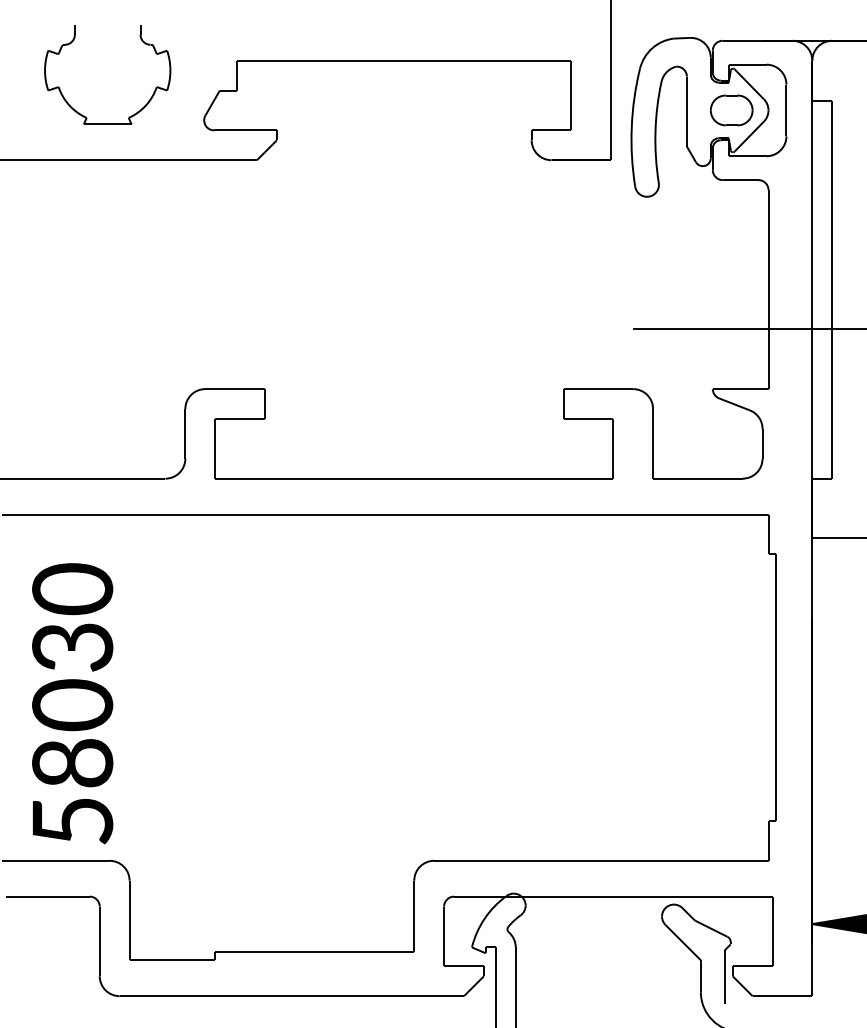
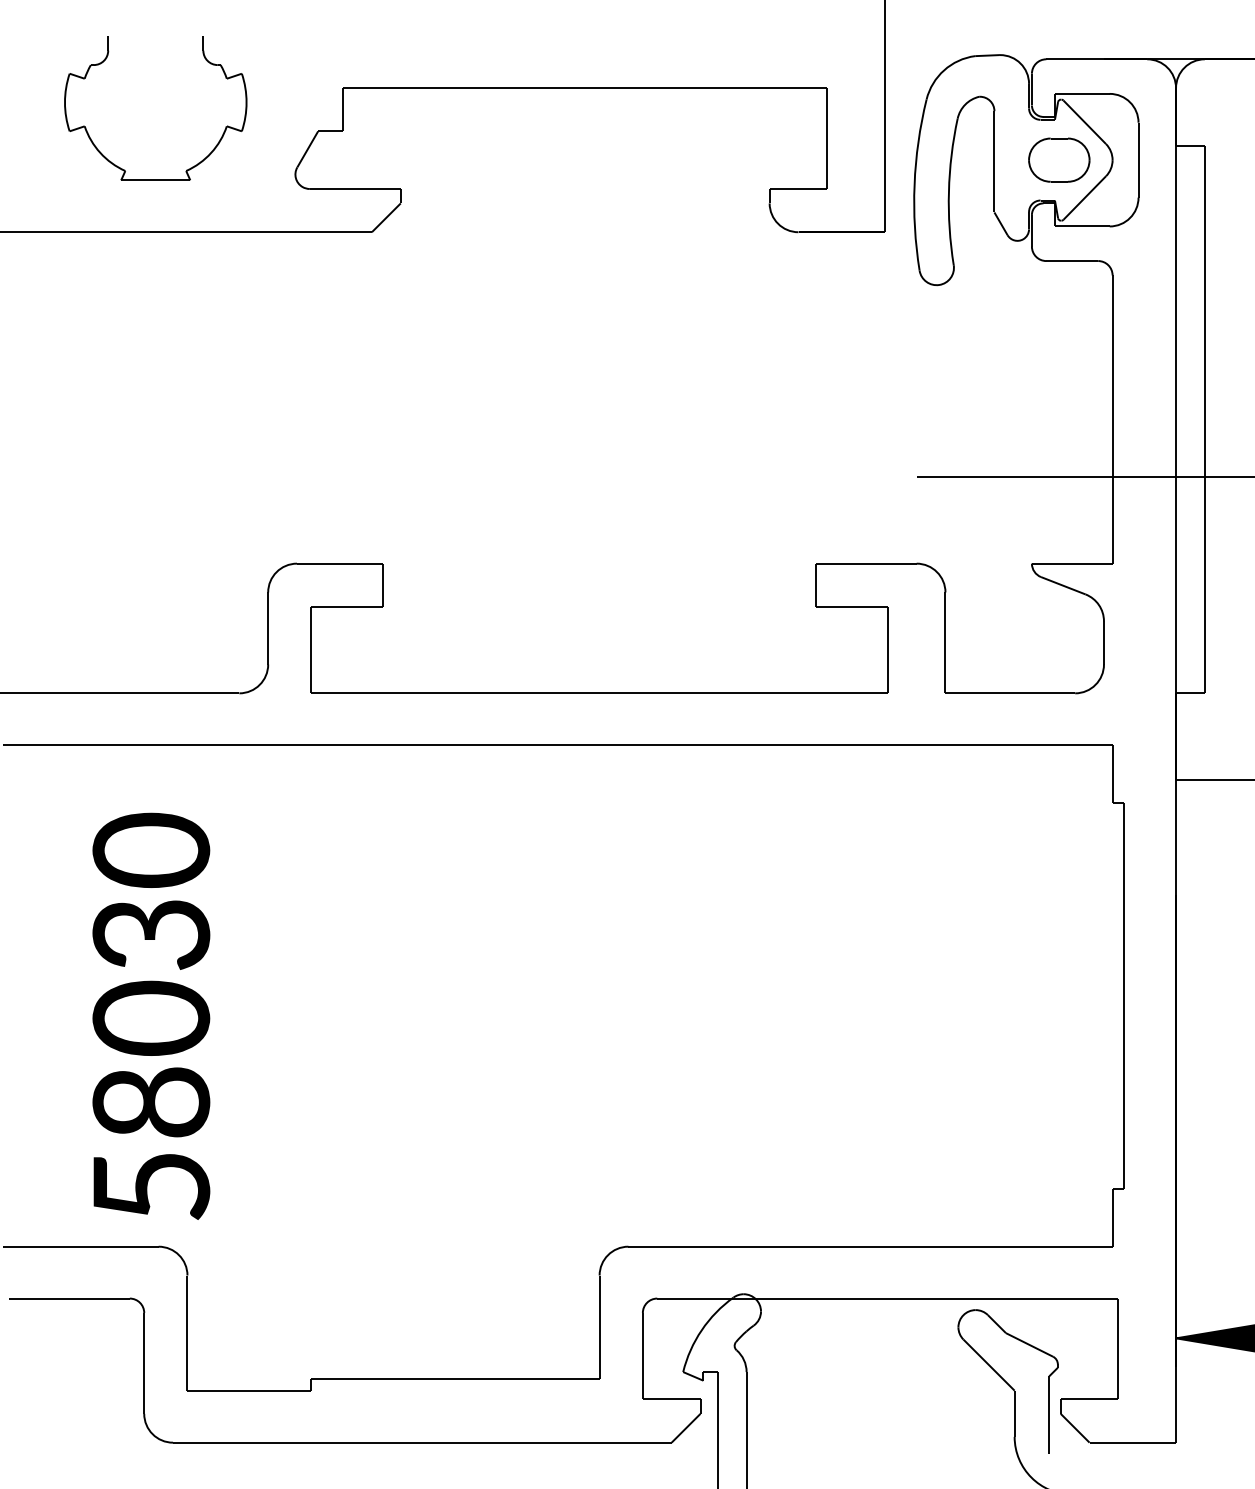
text: (72, 703) -> (151, 1016), moved

